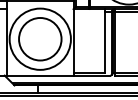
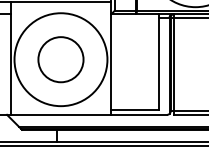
circle: (40, 39) -> (61, 60), size x0.7

